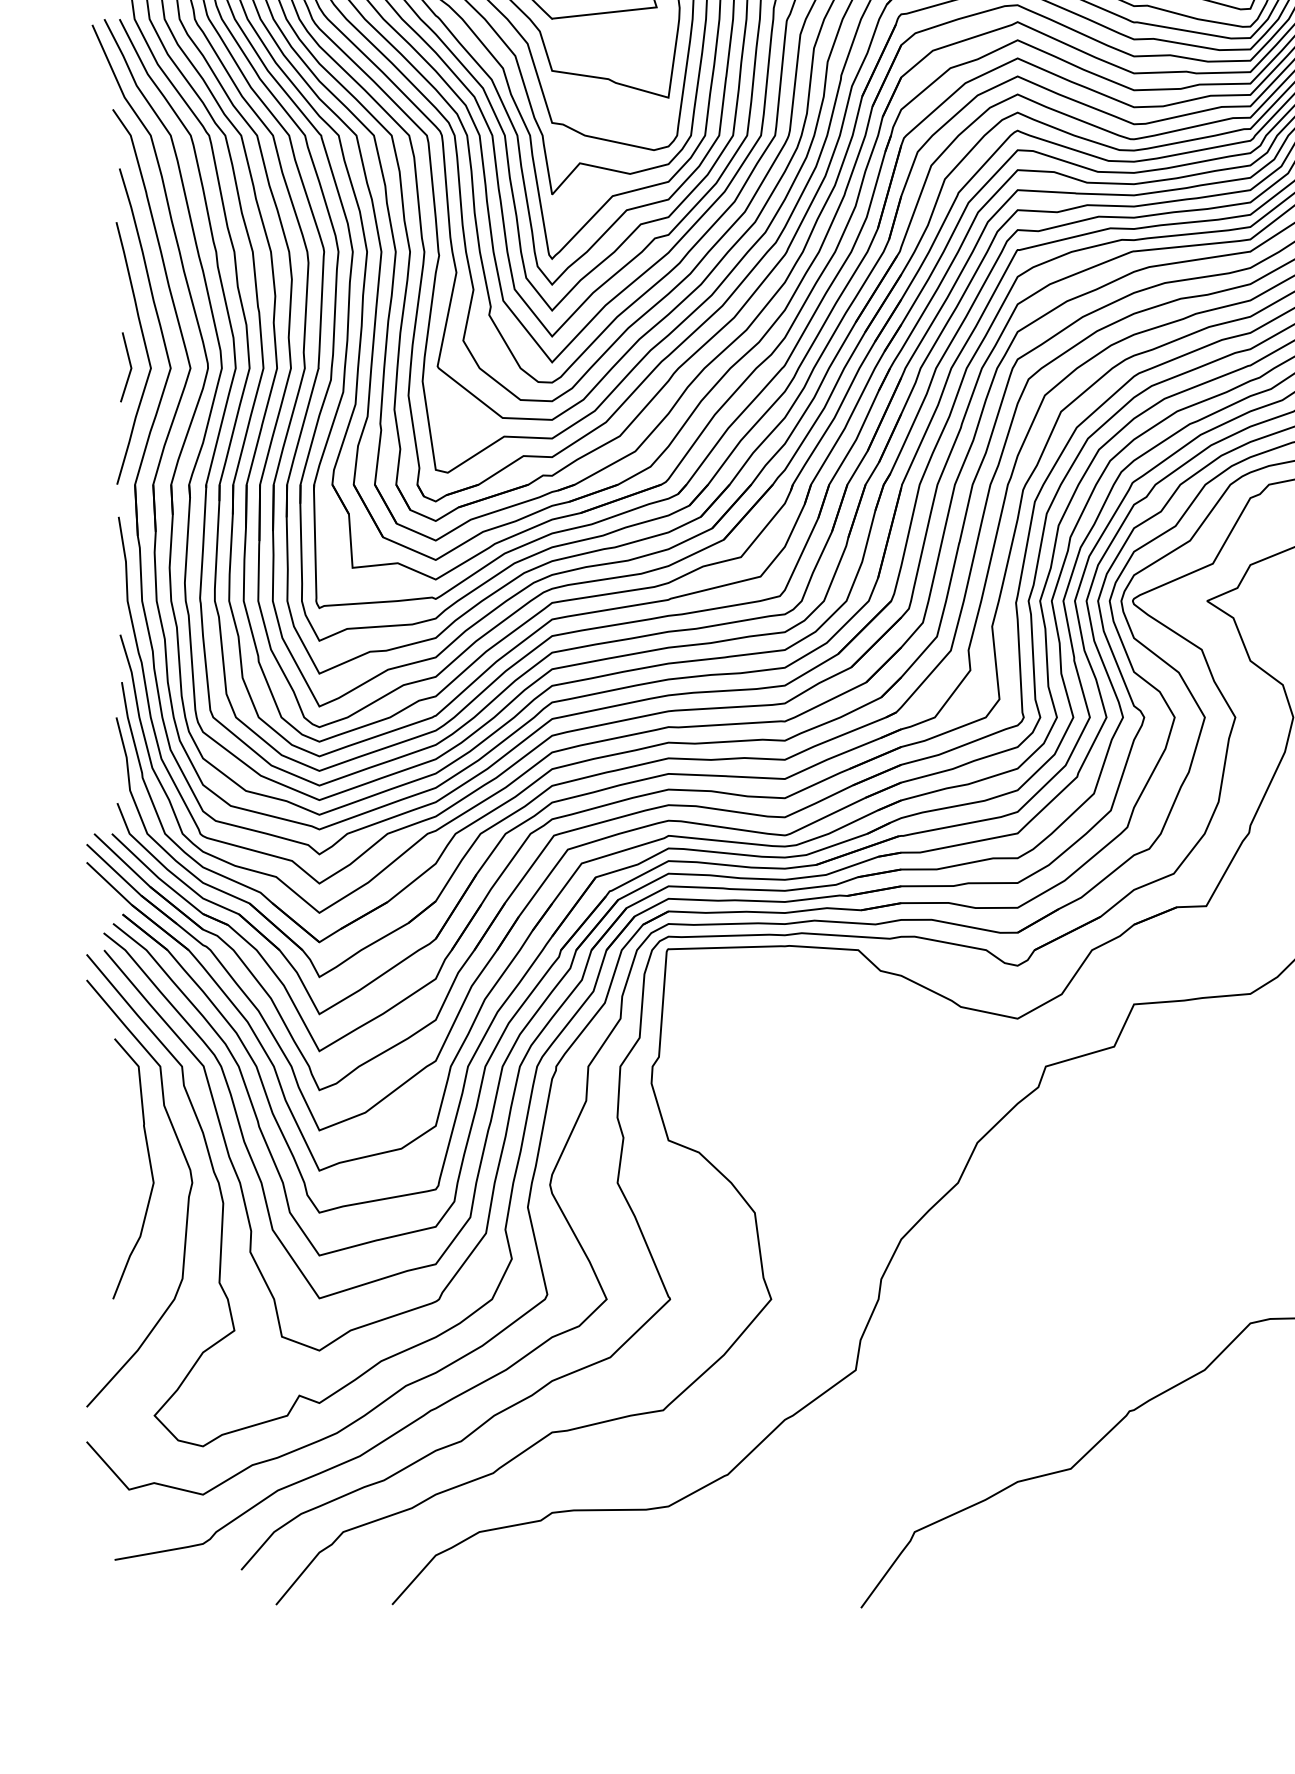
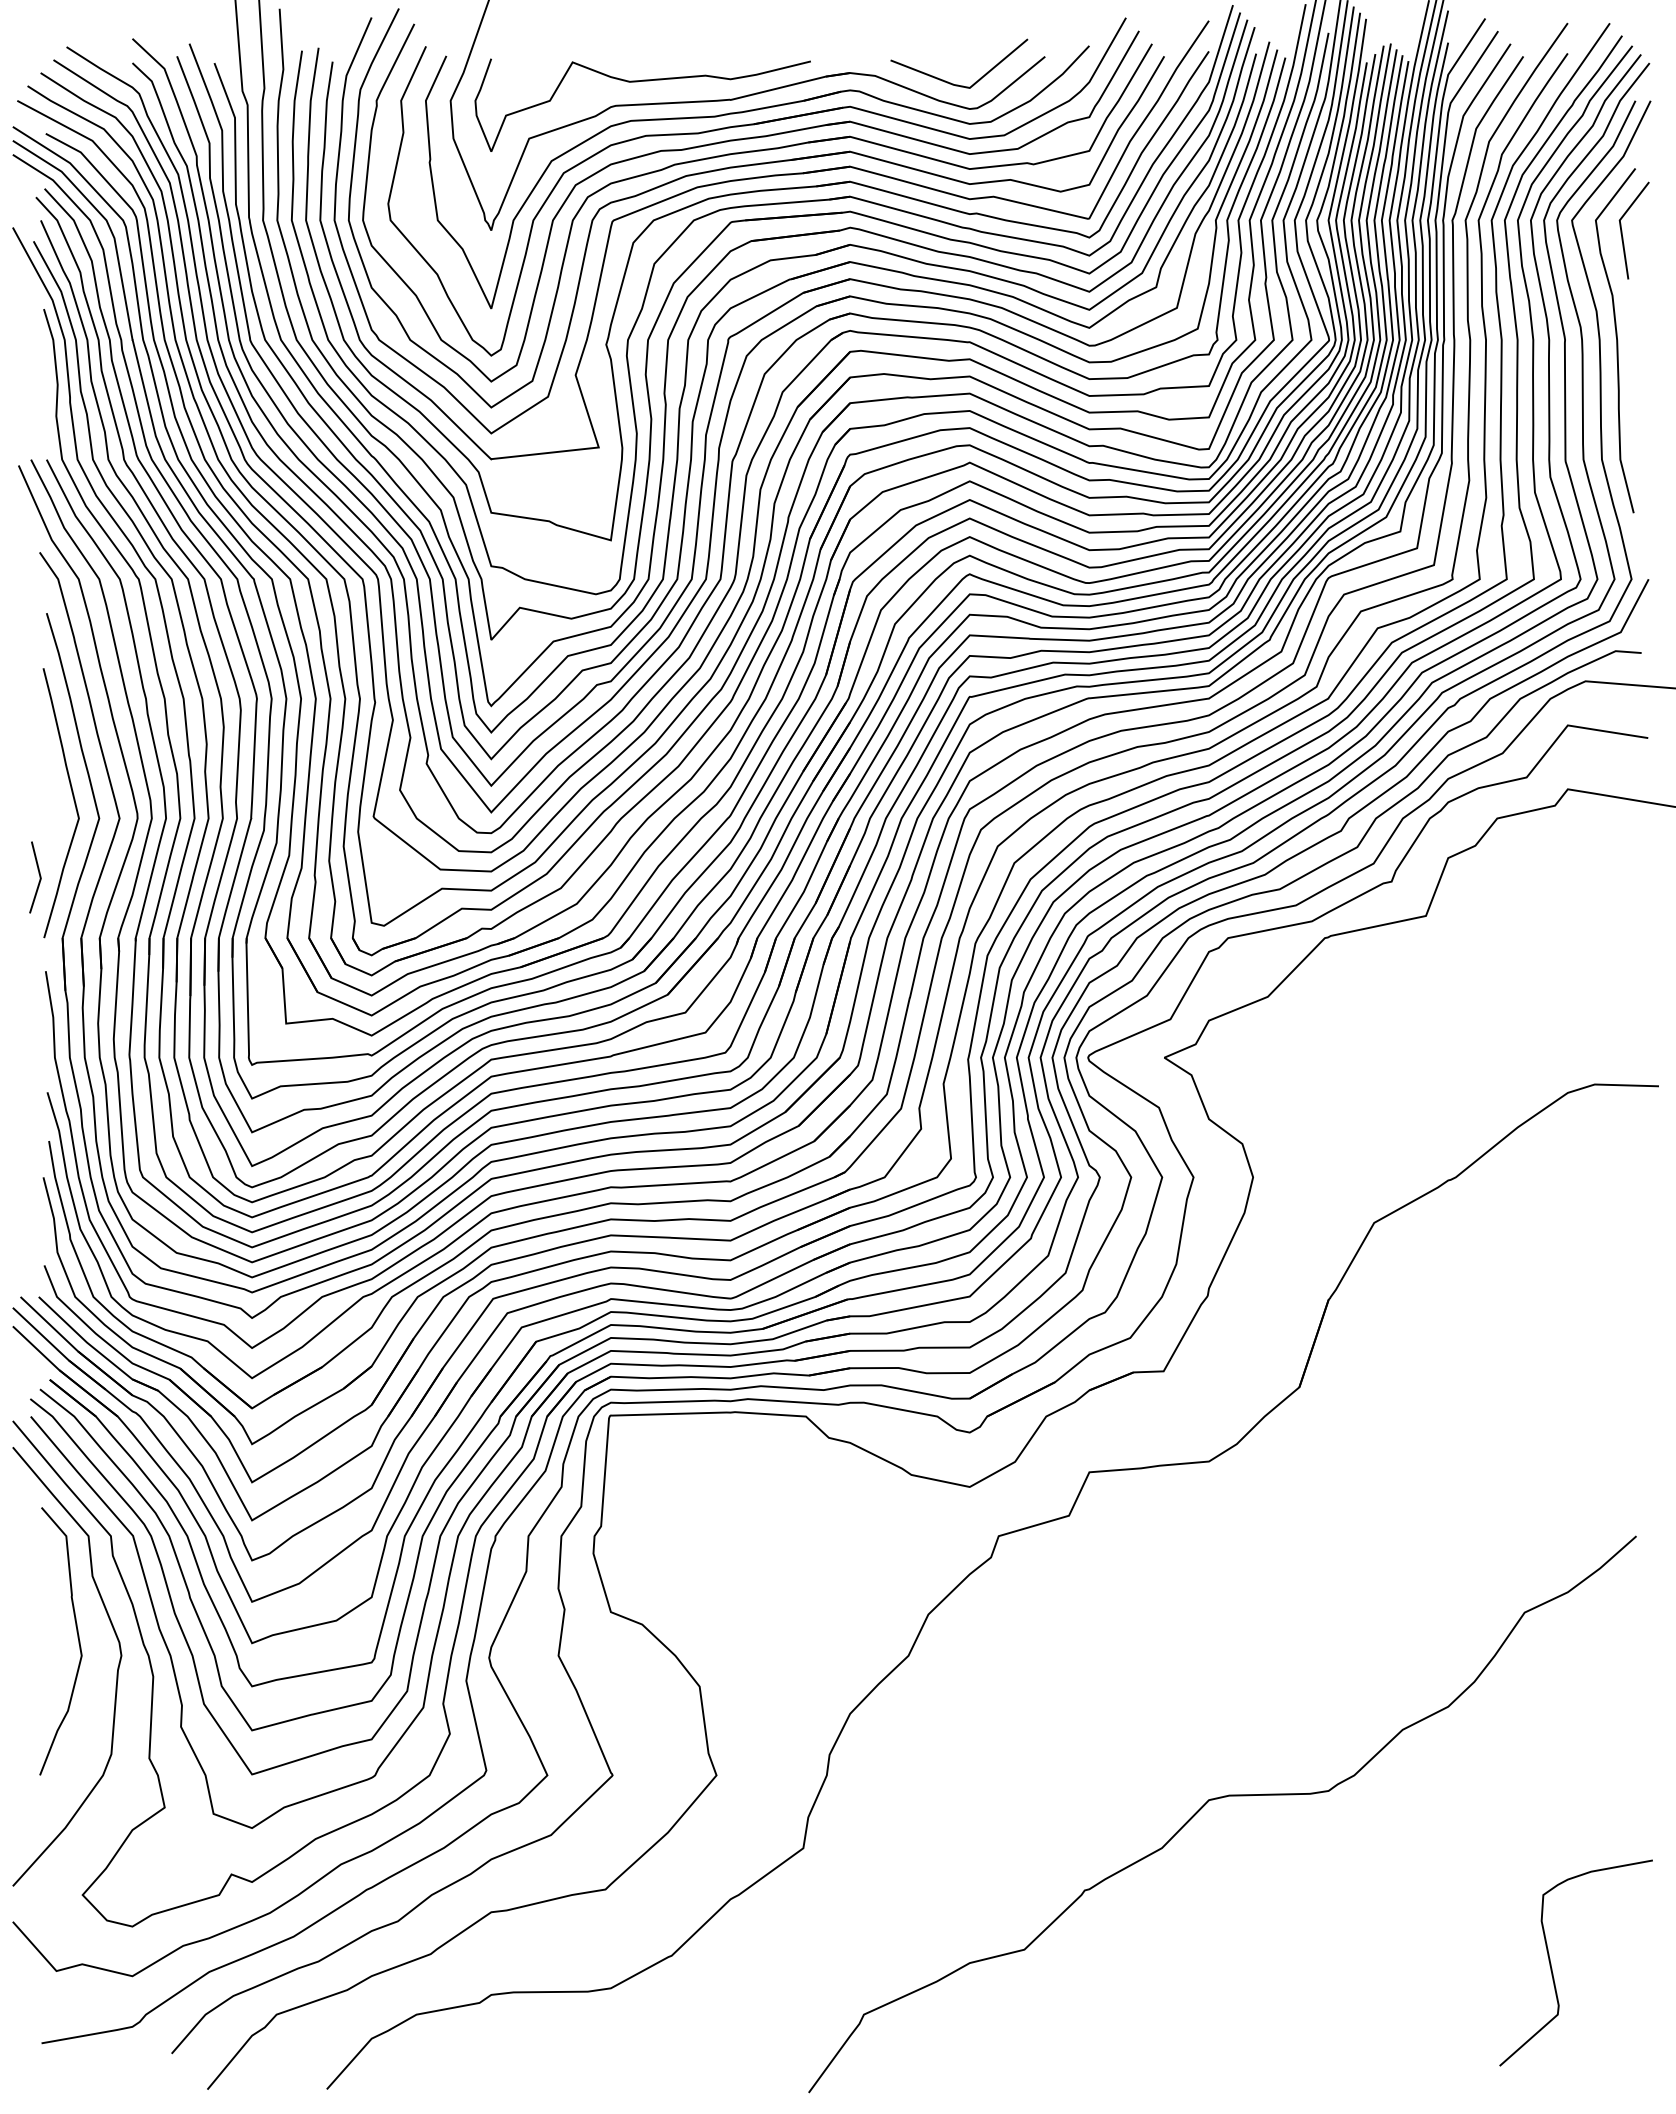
line: (130, 367) -> (39, 877), moved

